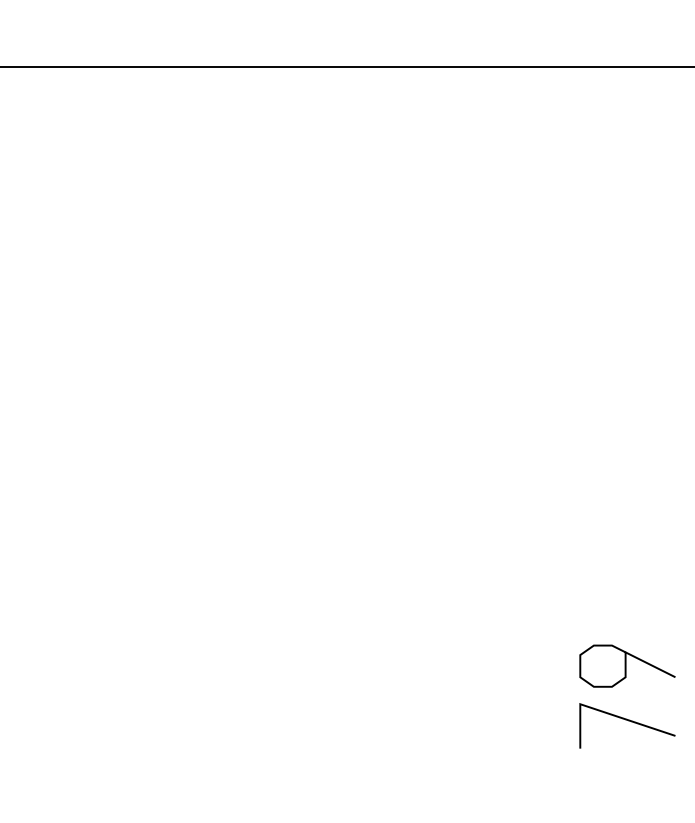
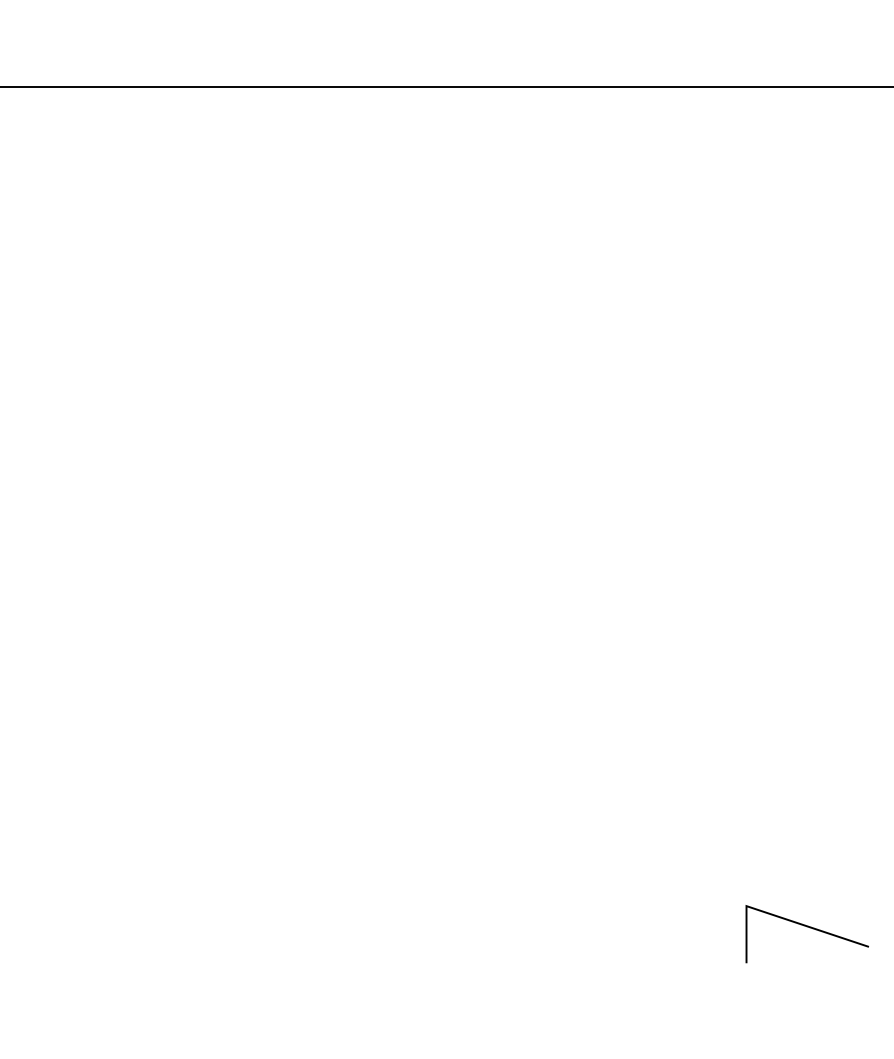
curve: (626, 665) -> (805, 856), removed

